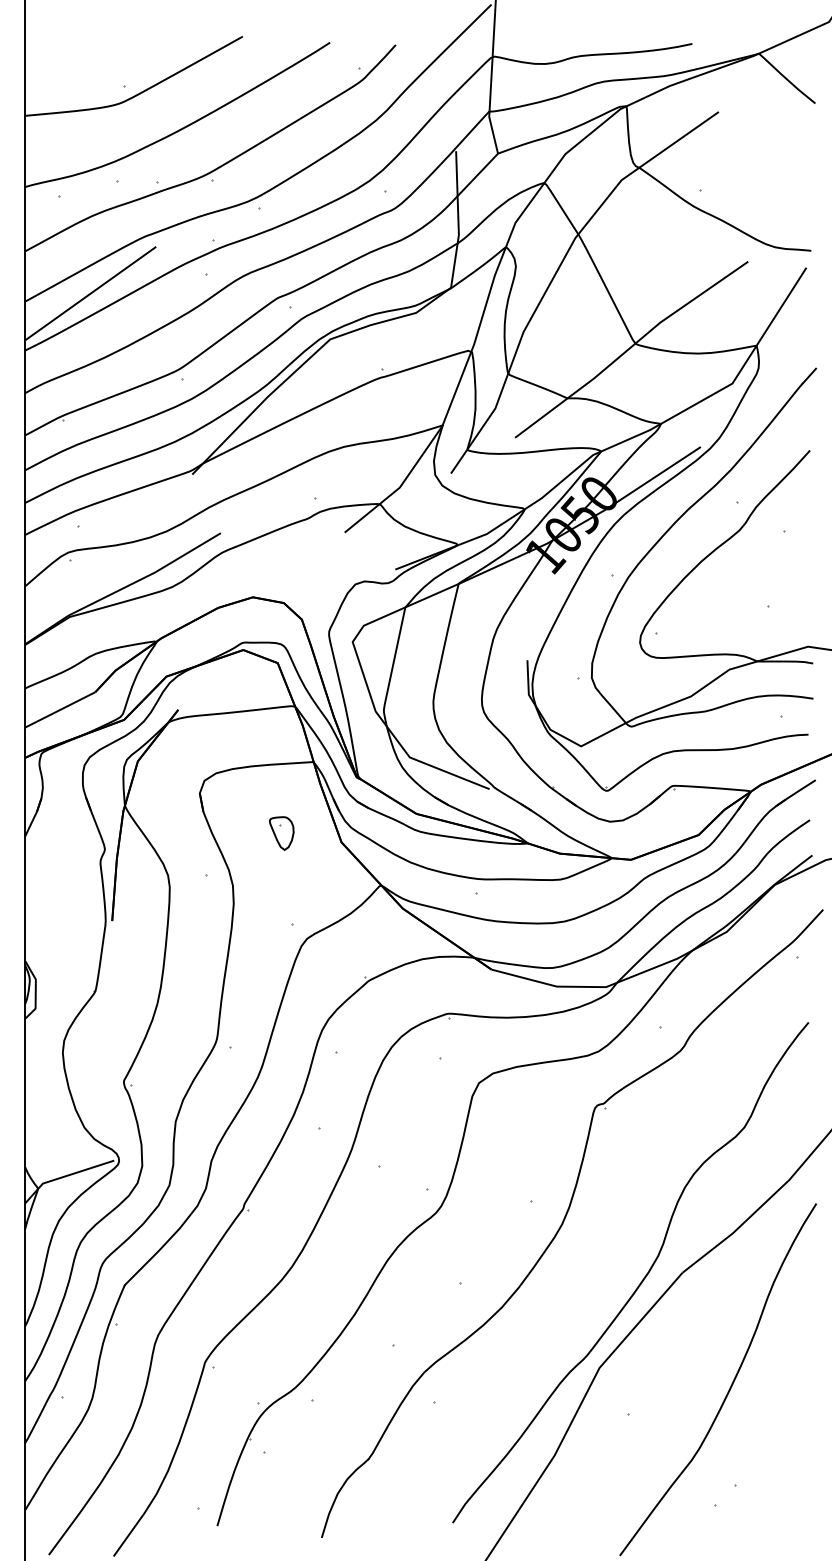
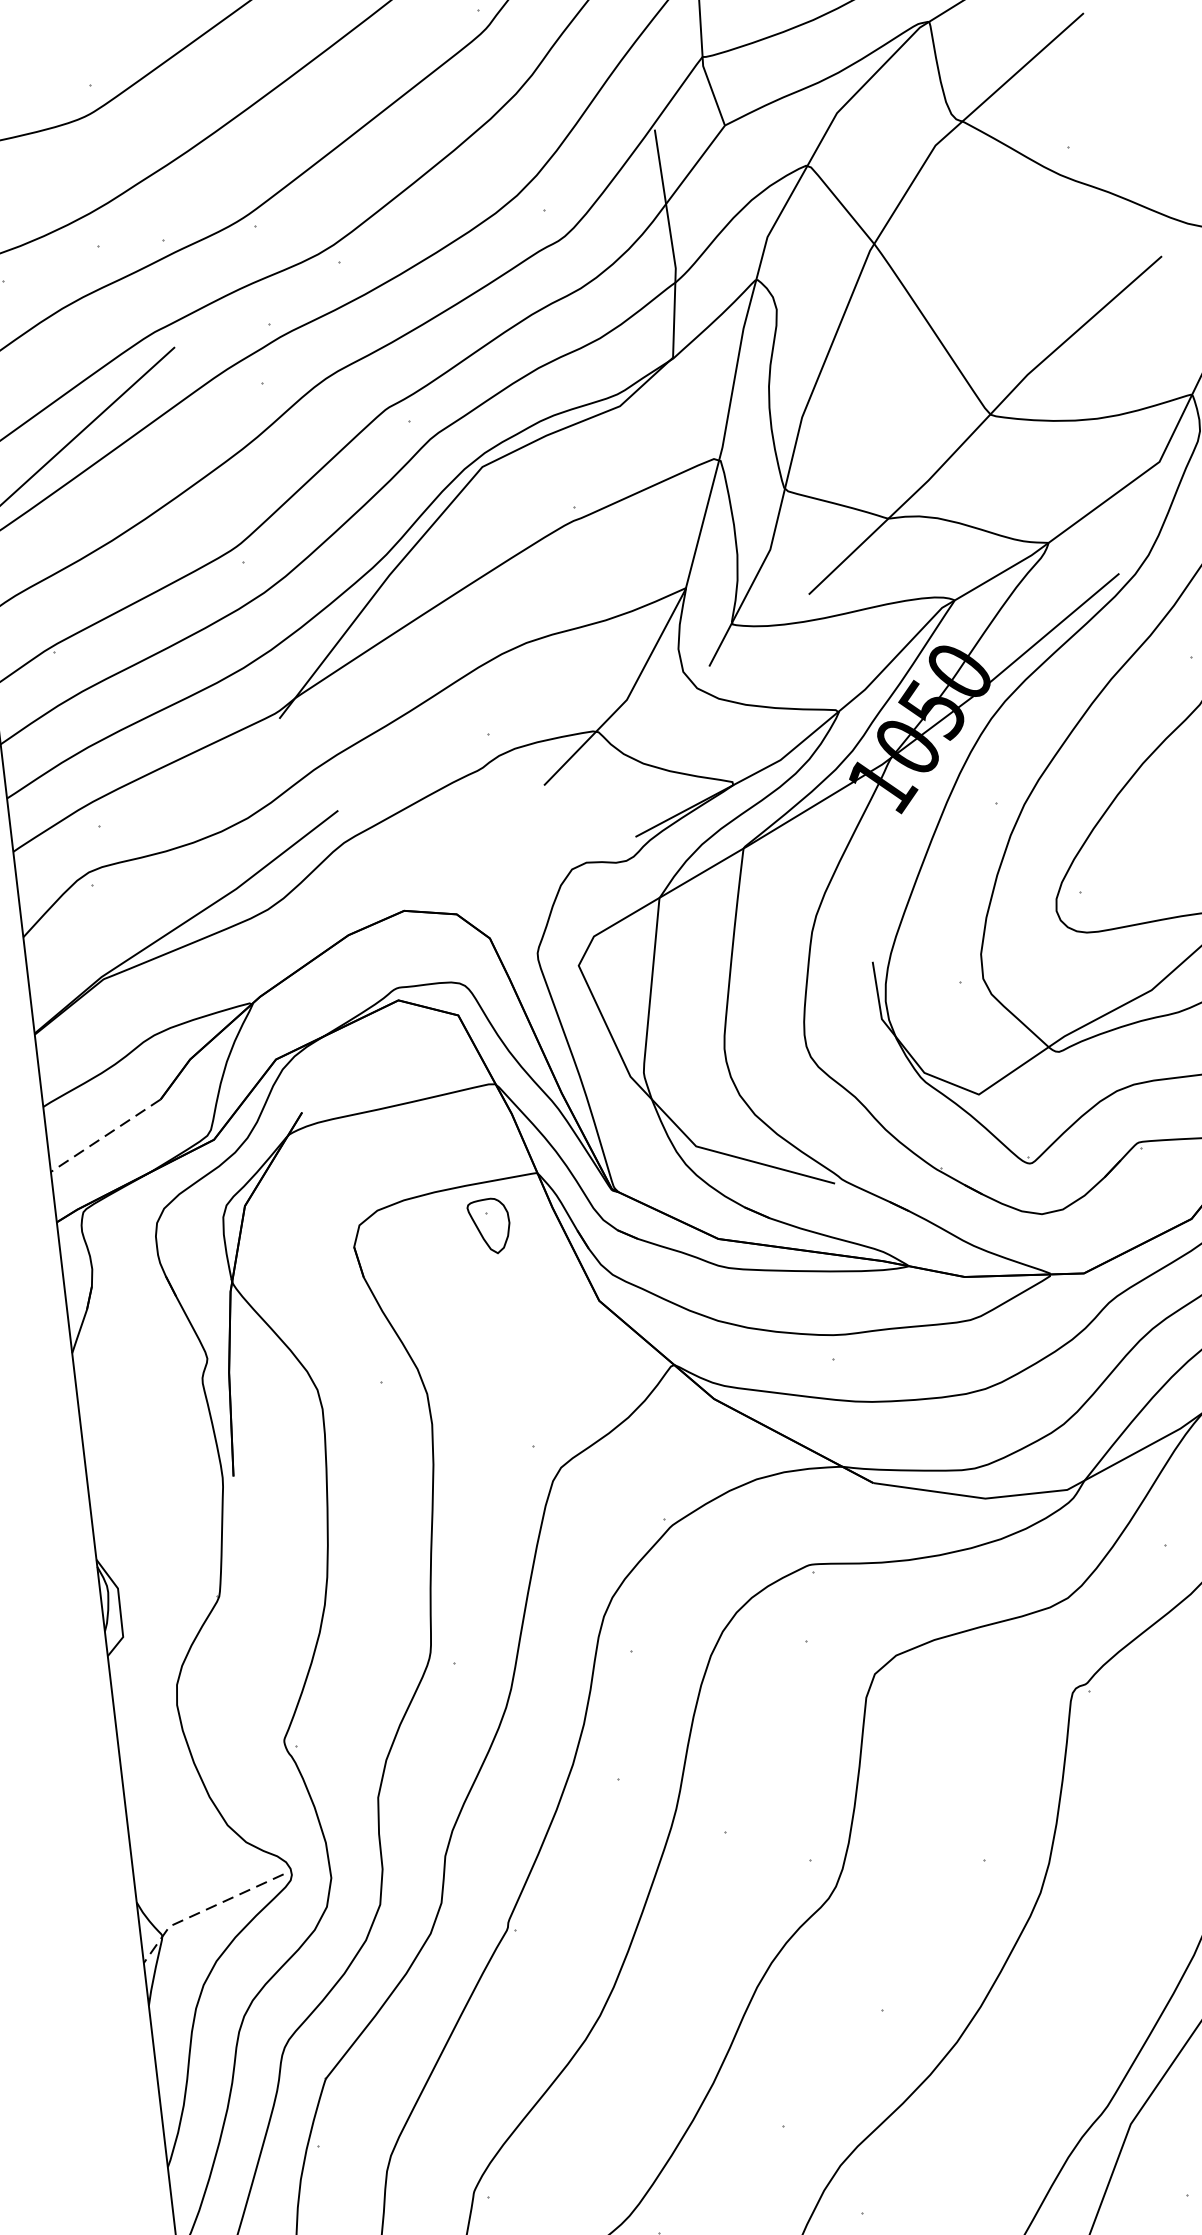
line: (59, 710) -> (104, 1136), solid -> dashed
part: (281, 833) -> (489, 1226), moved
line: (64, 1176) -> (204, 1910), solid -> dashed

